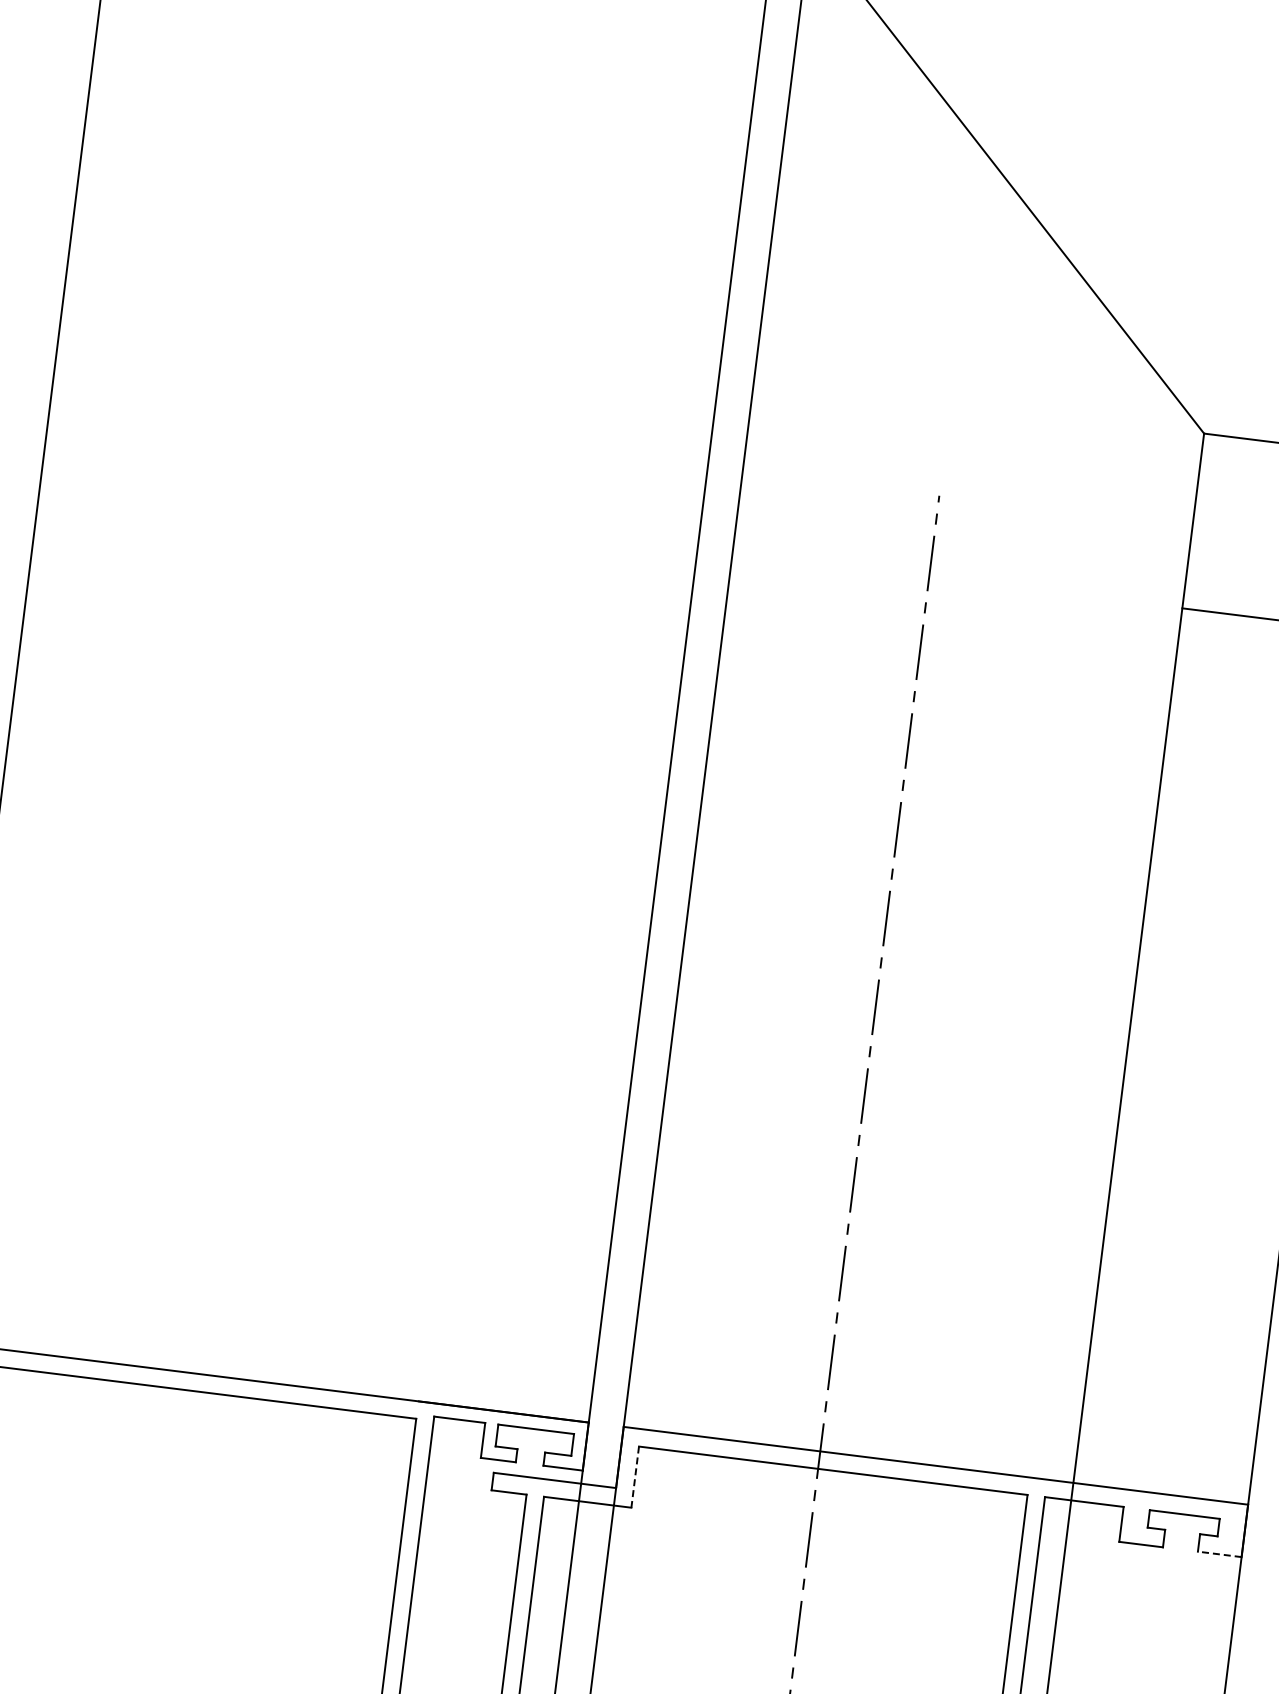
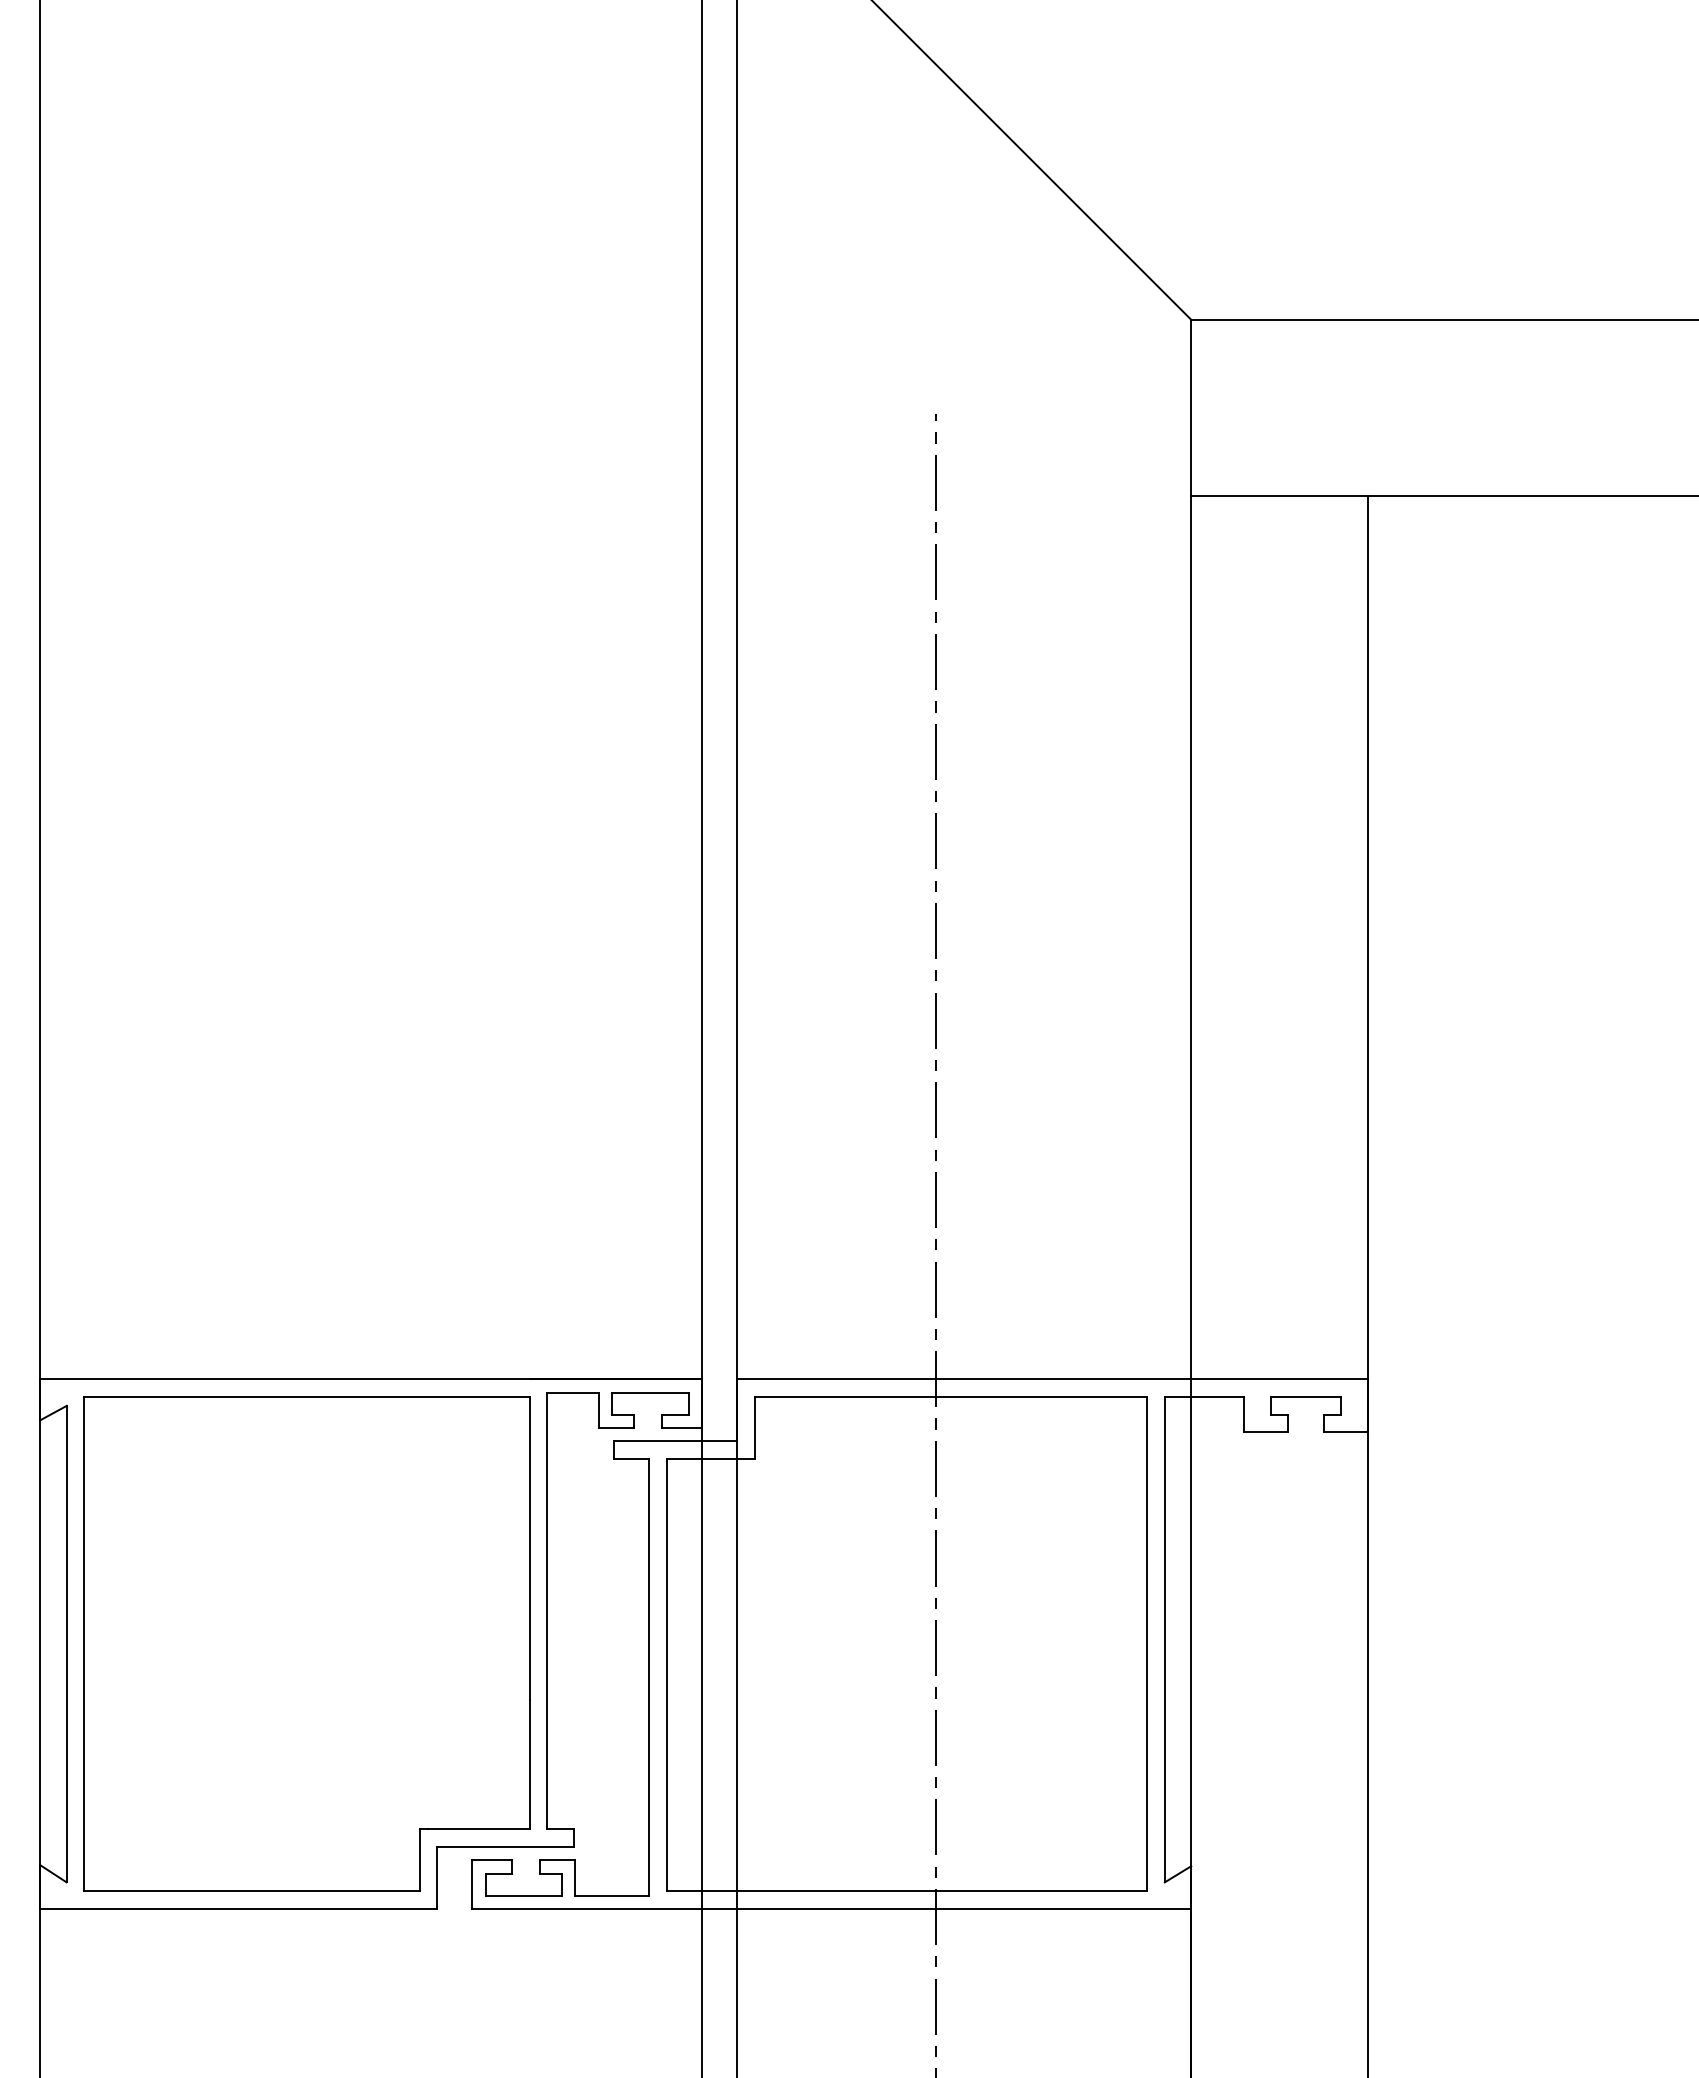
line: (634, 1477) -> (754, 1428), dashed -> solid
line: (1219, 1554) -> (1345, 1432), dashed -> solid

